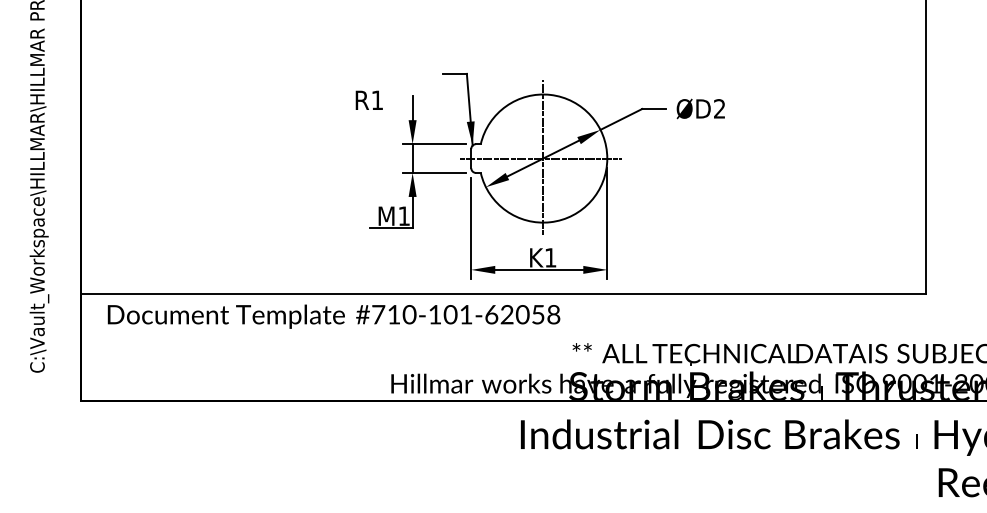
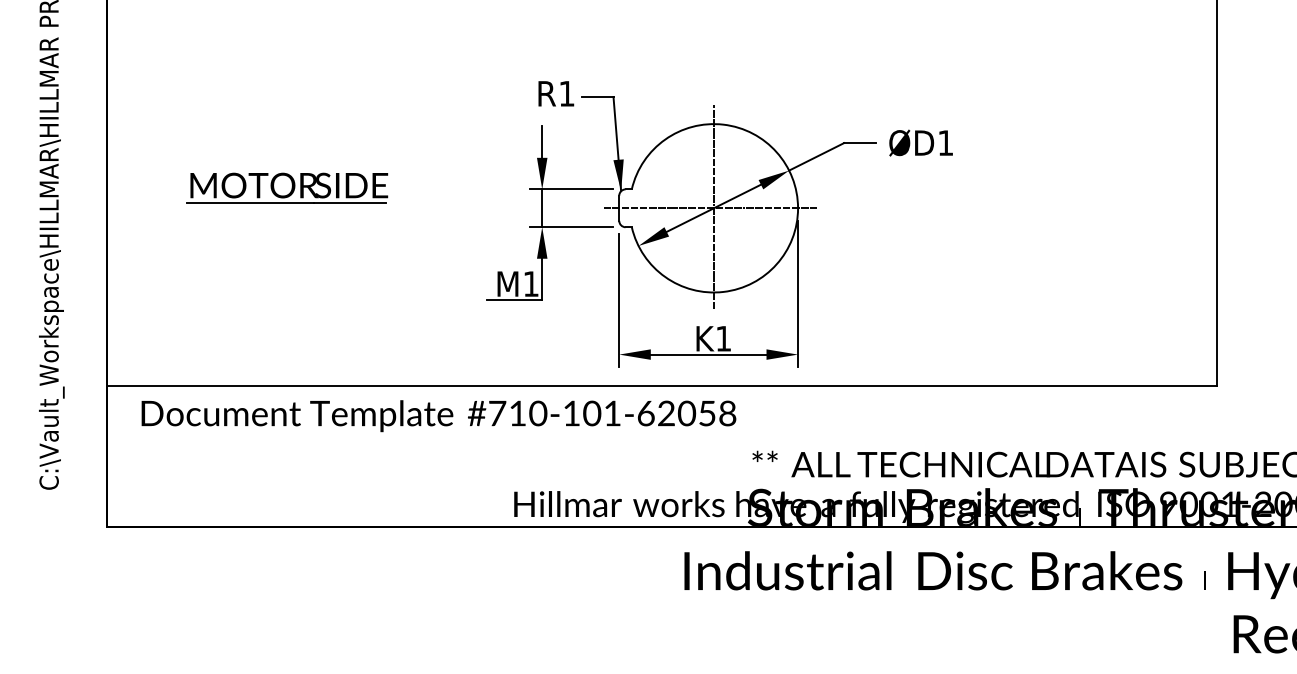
text: (369, 100) -> (556, 93), moved
text: (719, 108) -> (945, 142), ØD2 -> ØD1
part: (218, 142) -> (287, 187), added

